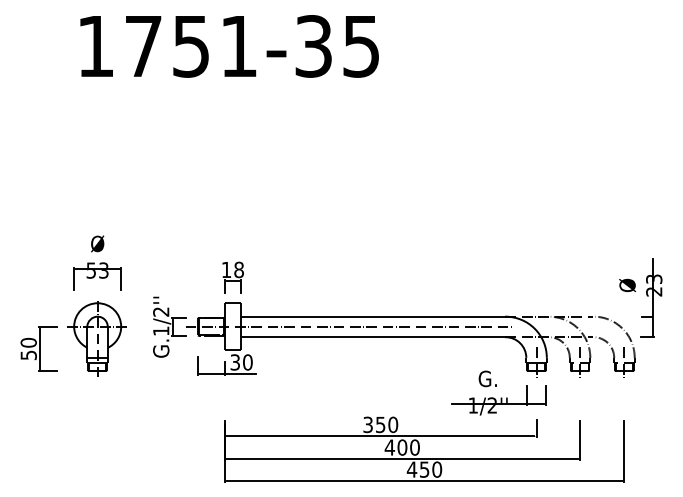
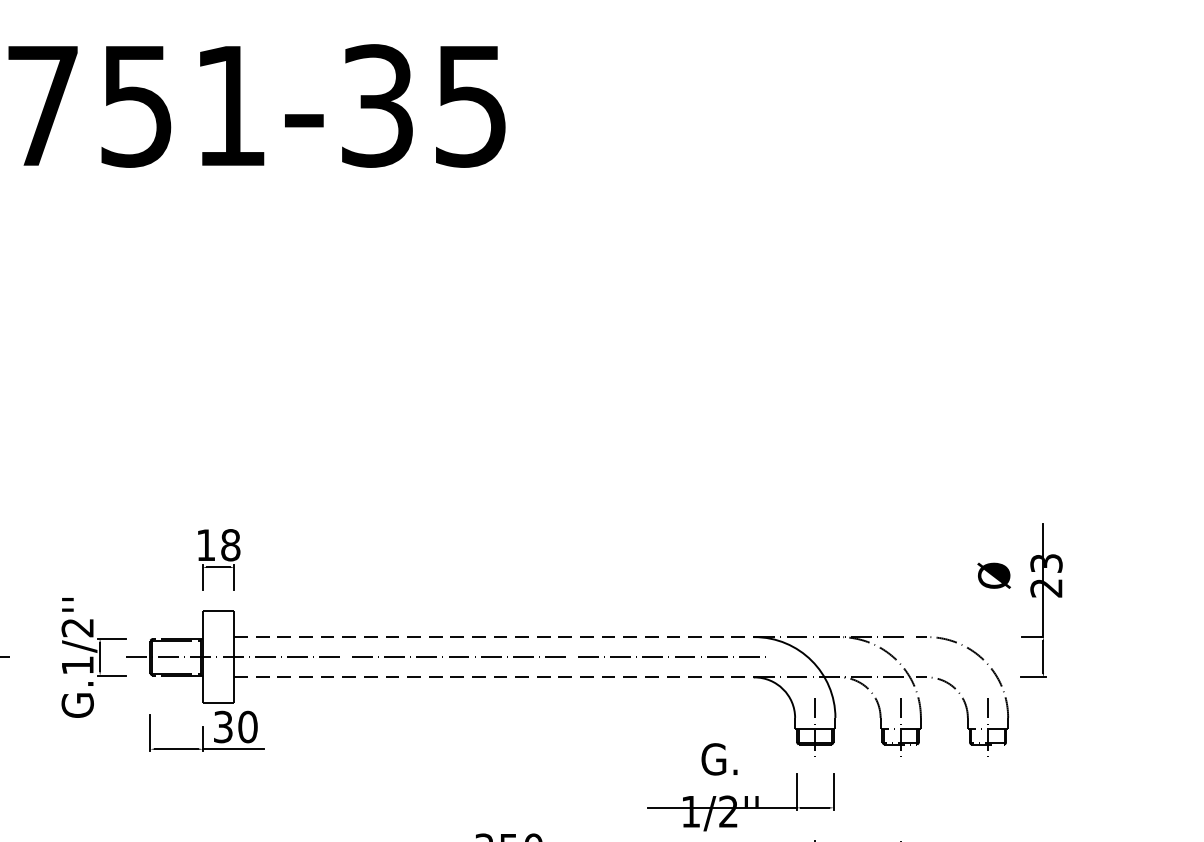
line: (373, 316) -> (494, 636), solid -> dashed
line: (373, 337) -> (494, 677), solid -> dashed

